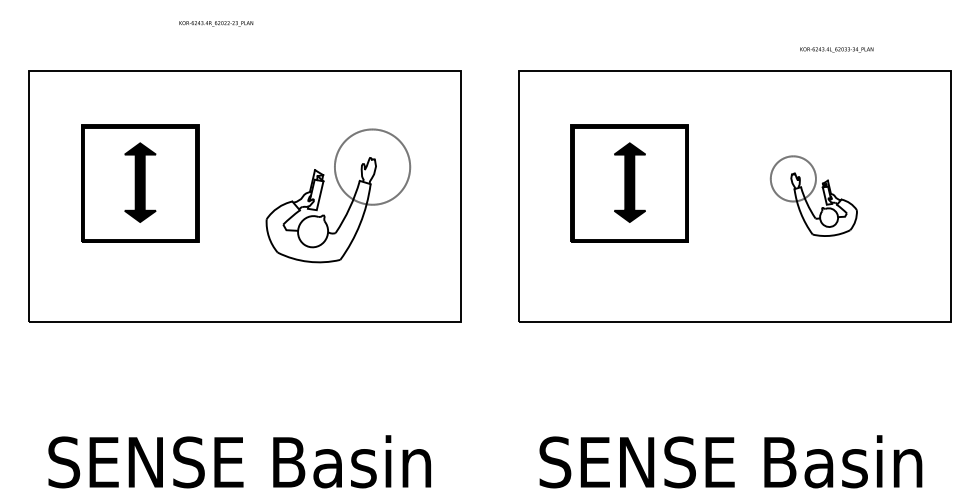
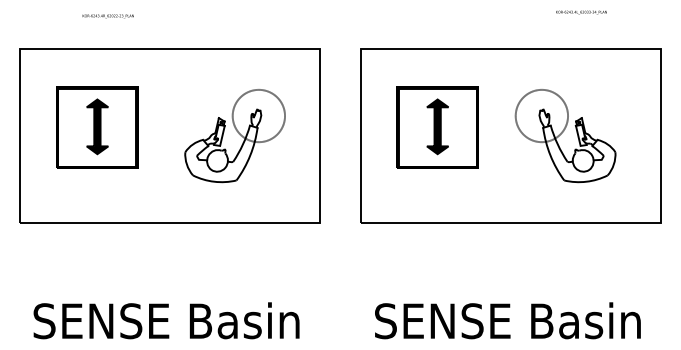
text: (215, 23) -> (107, 16), moved
text: (836, 49) -> (581, 12), moved
part: (813, 196) -> (565, 136), size x1.67

